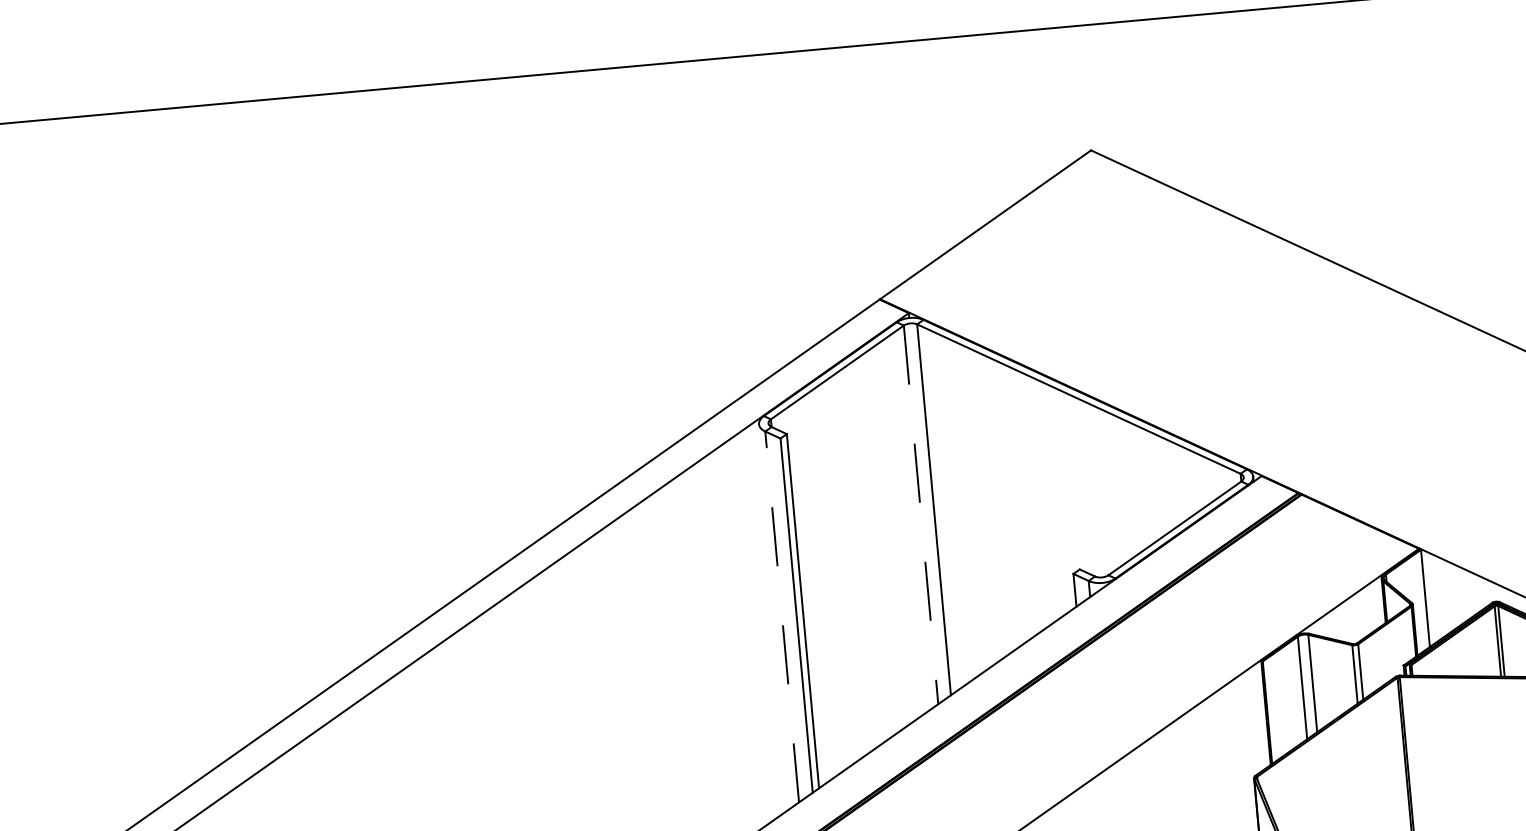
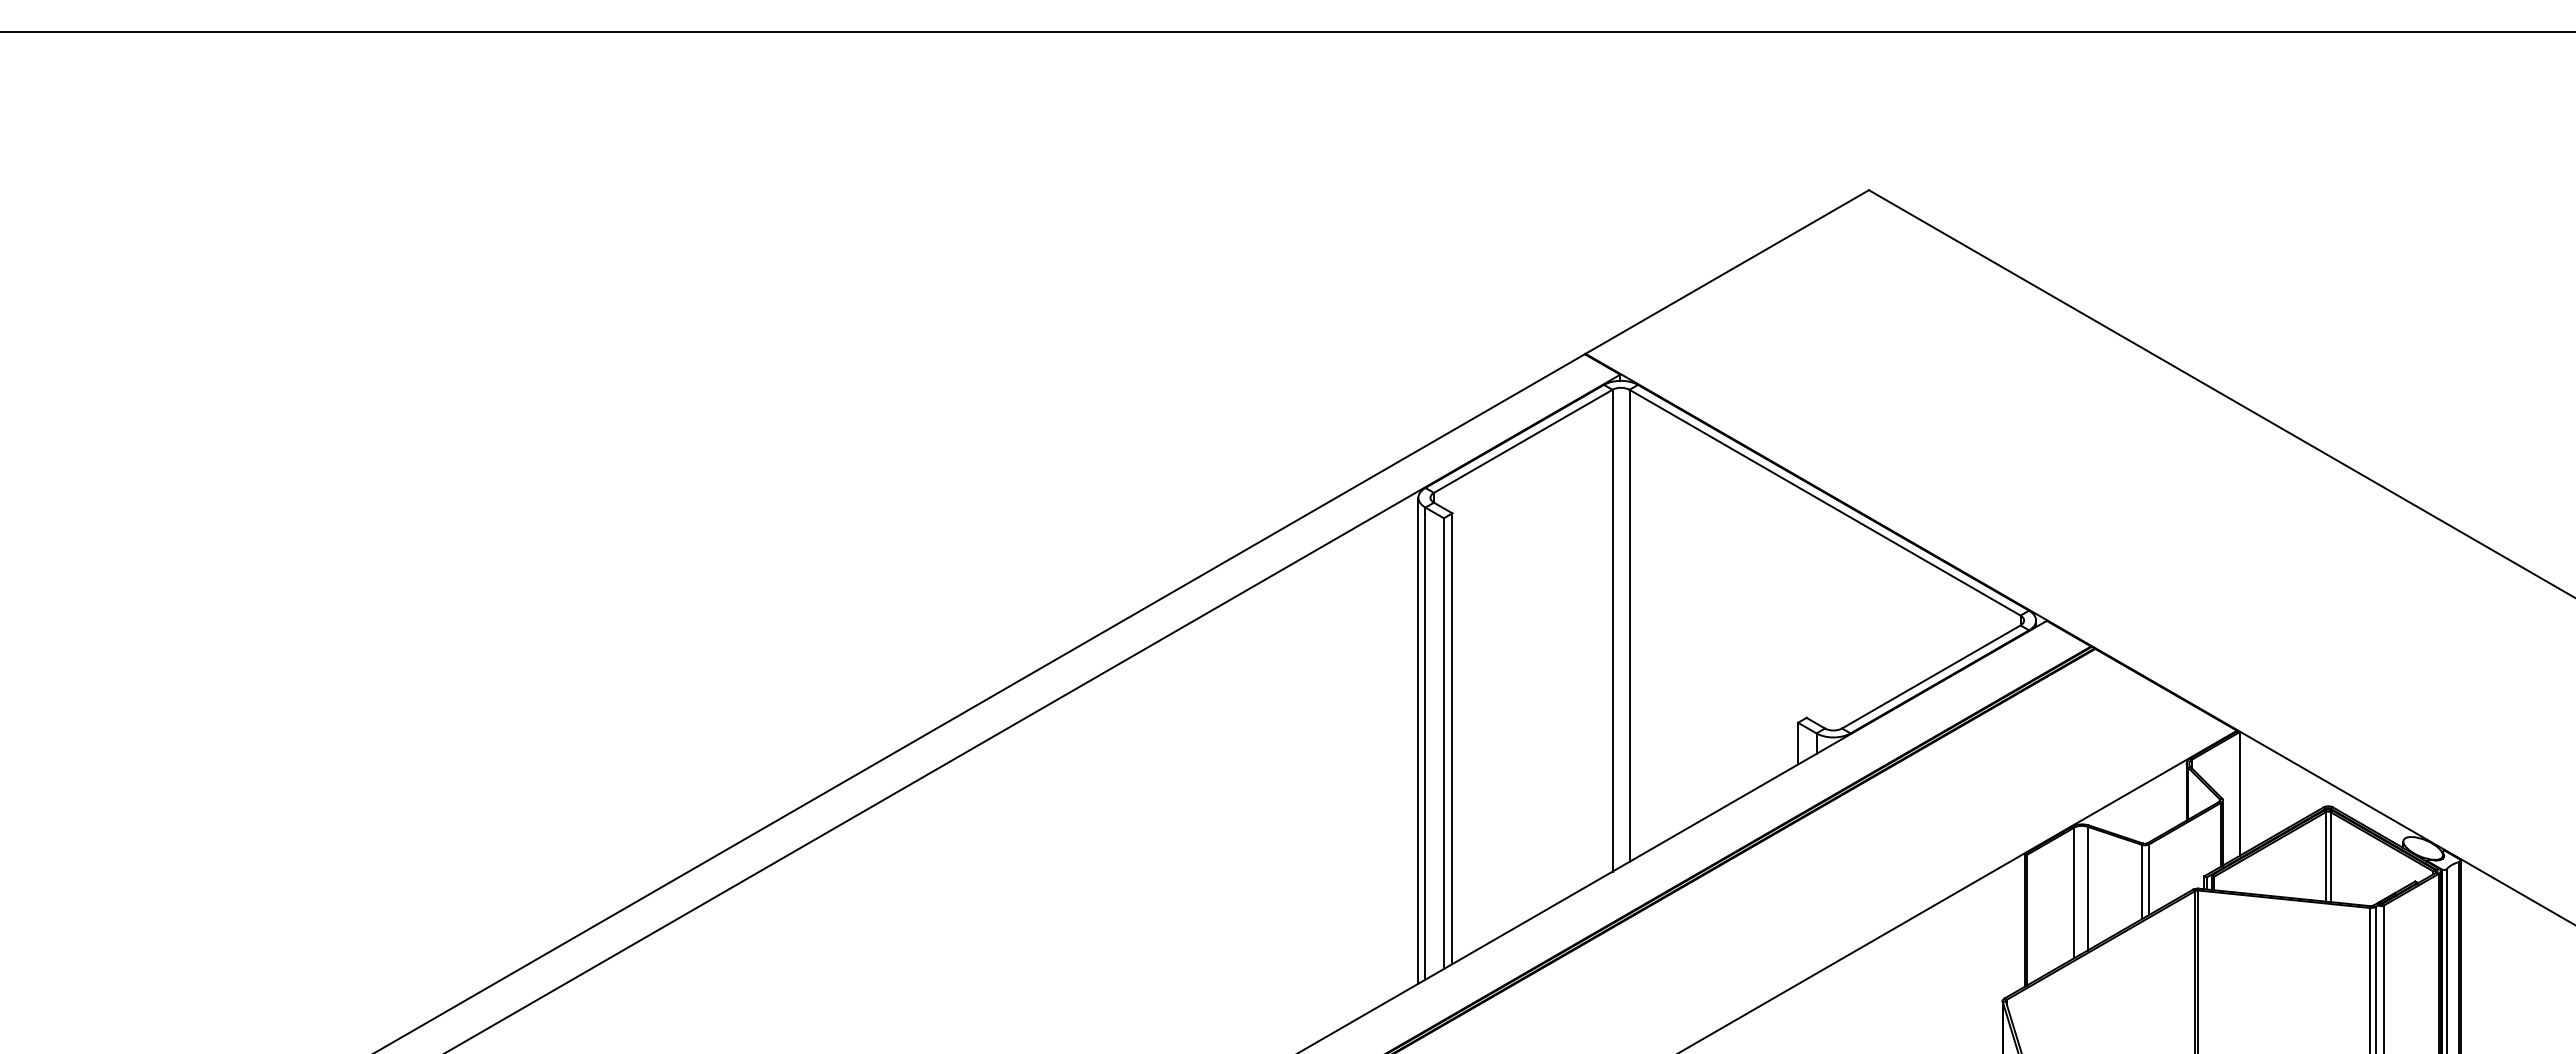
line: (921, 514) -> (1612, 630), dashed -> solid
line: (776, 615) -> (1418, 740), added
line: (782, 616) -> (1425, 743), dashed -> solid

